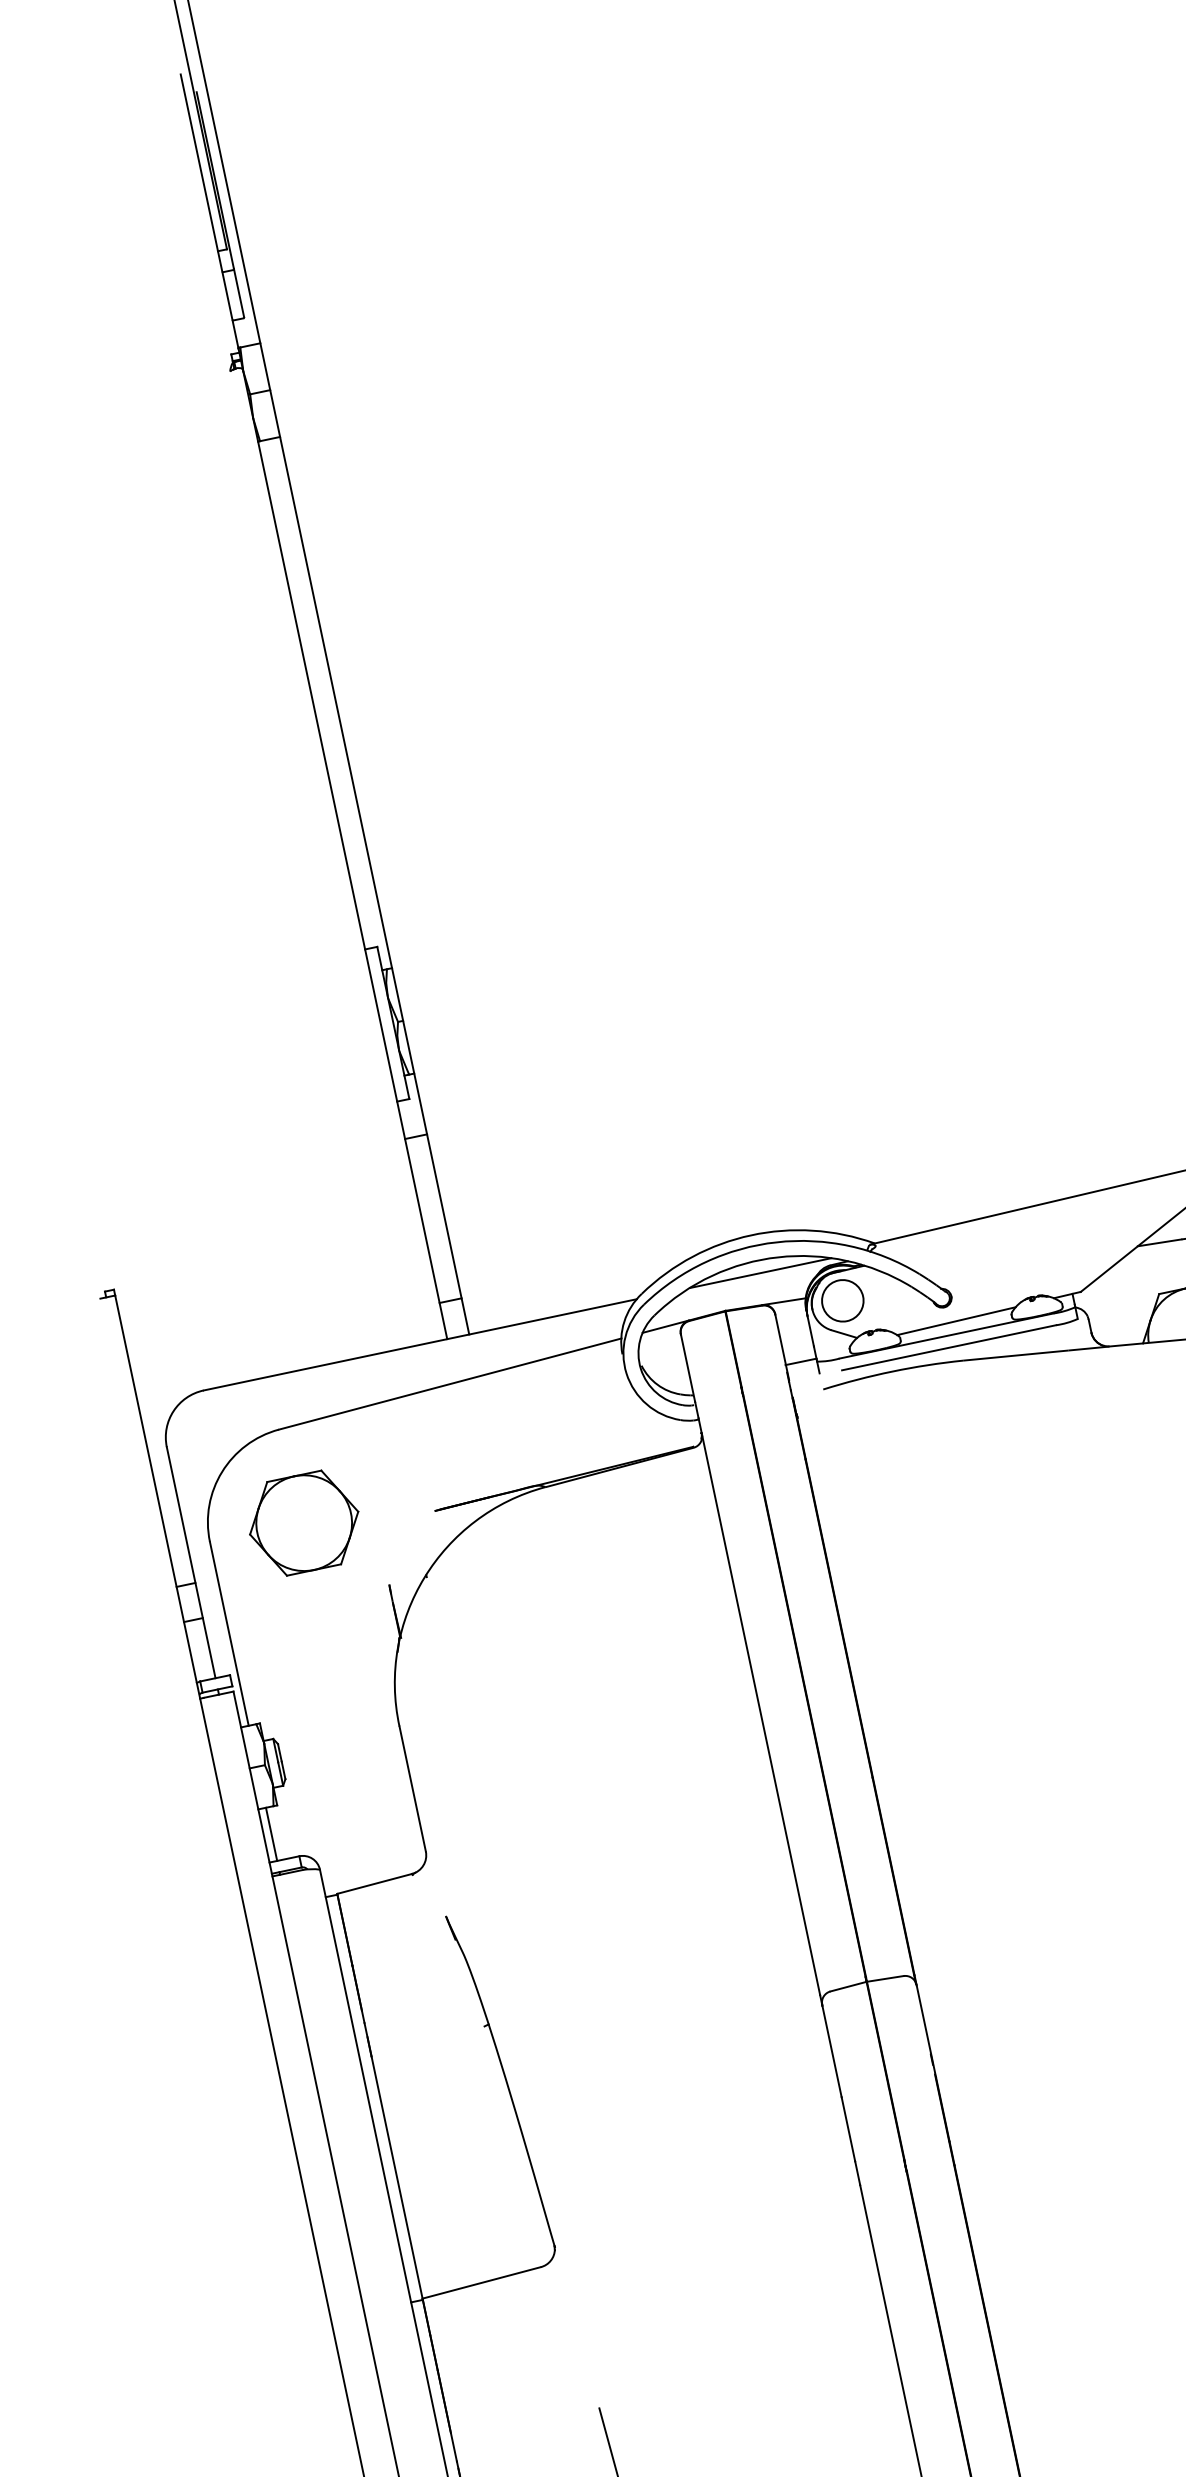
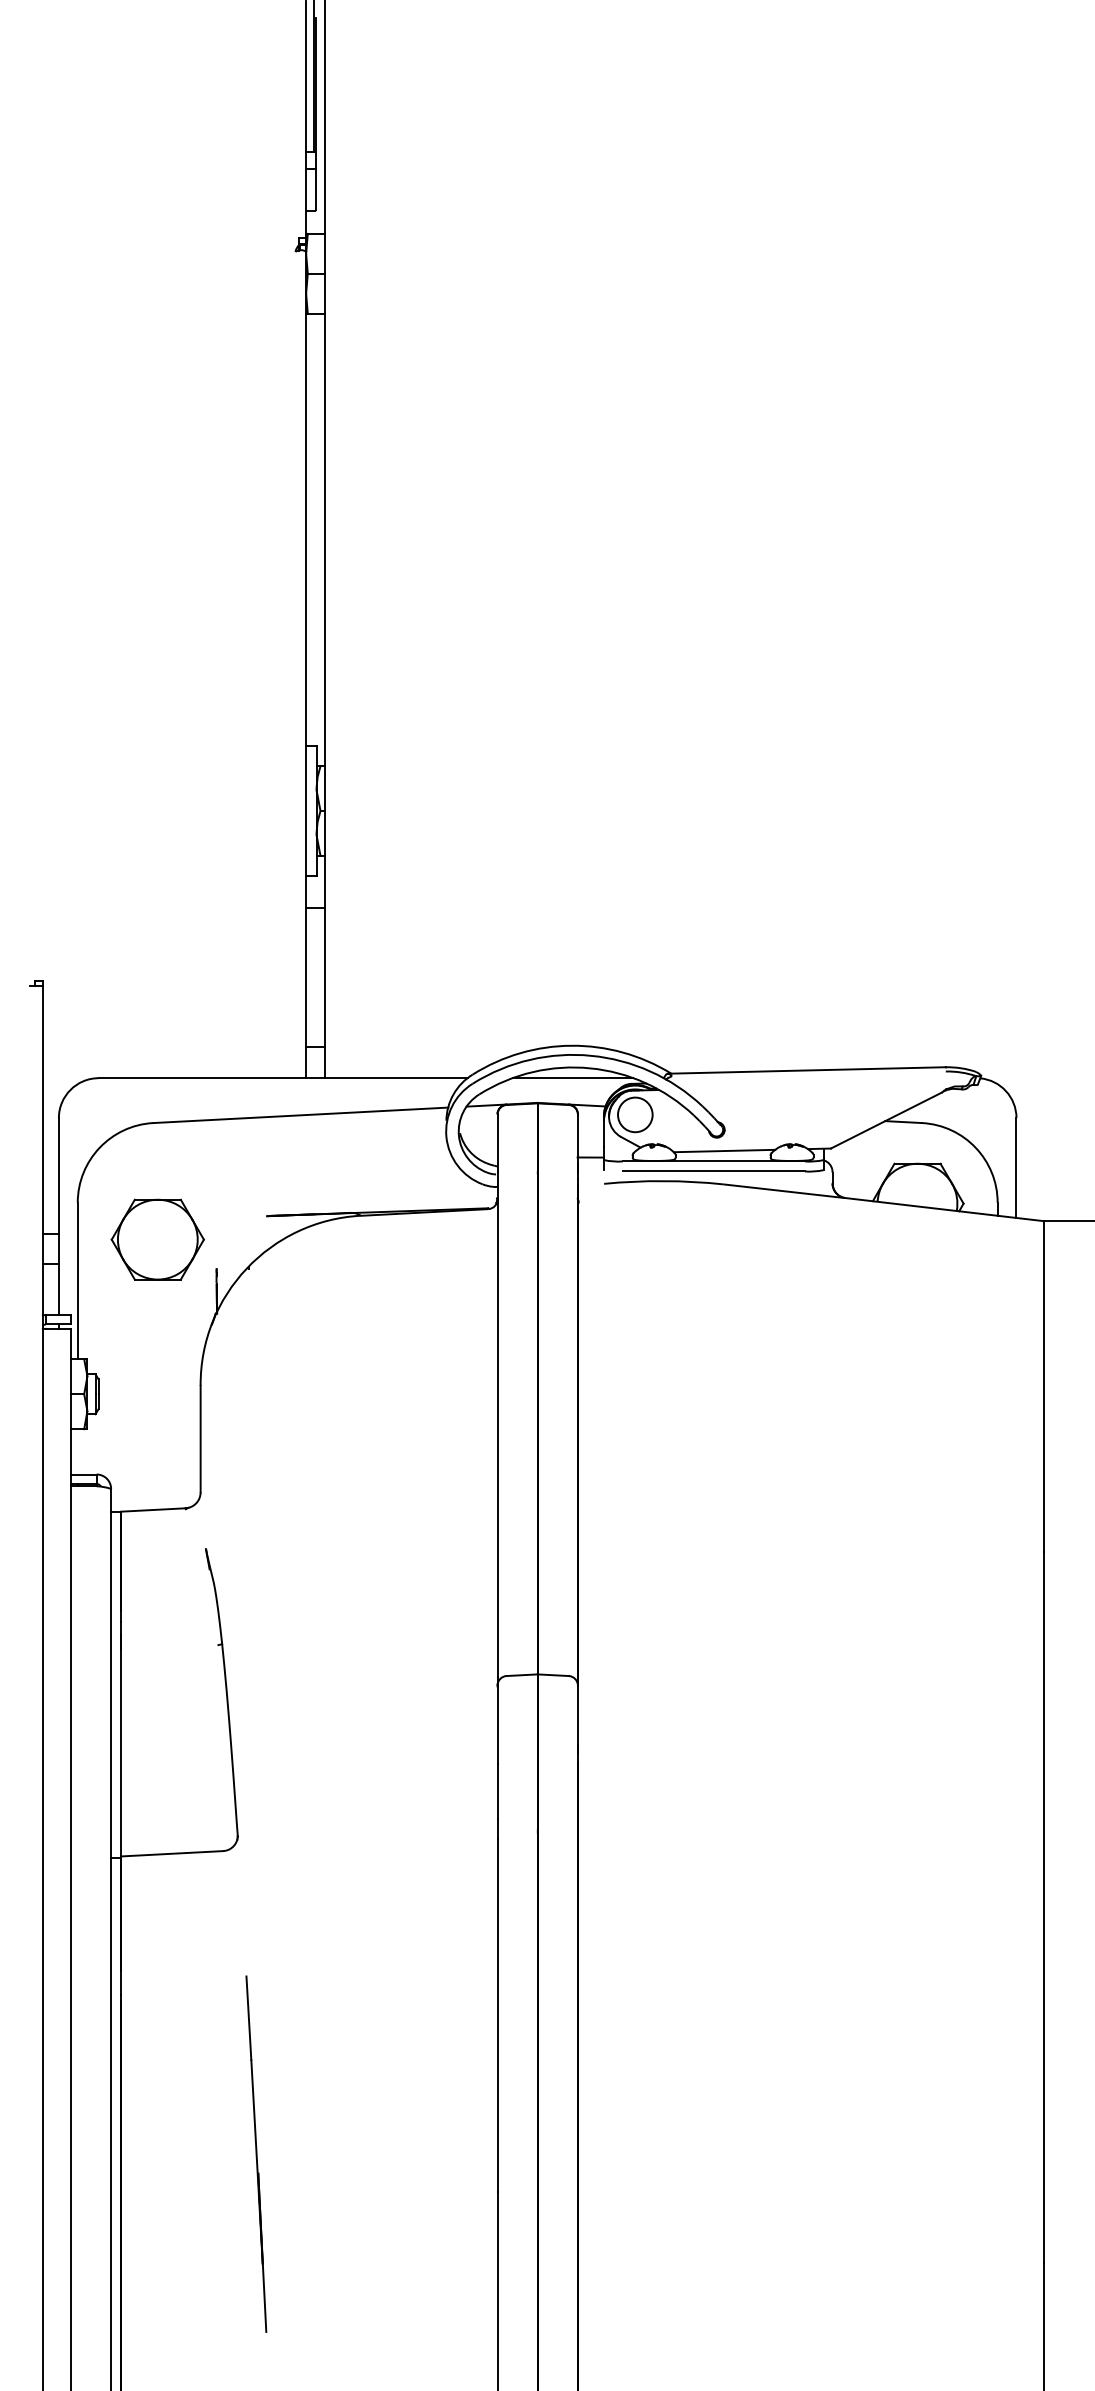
part: (303, 1523) -> (157, 1239), moved
line: (271, 1834) -> (77, 1451), removed

